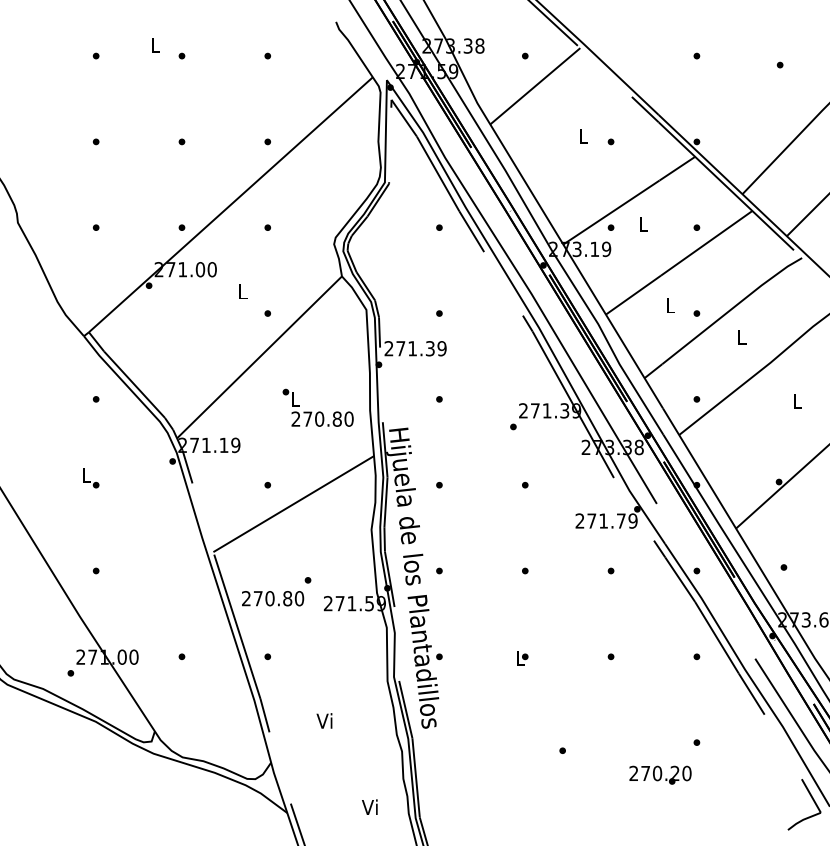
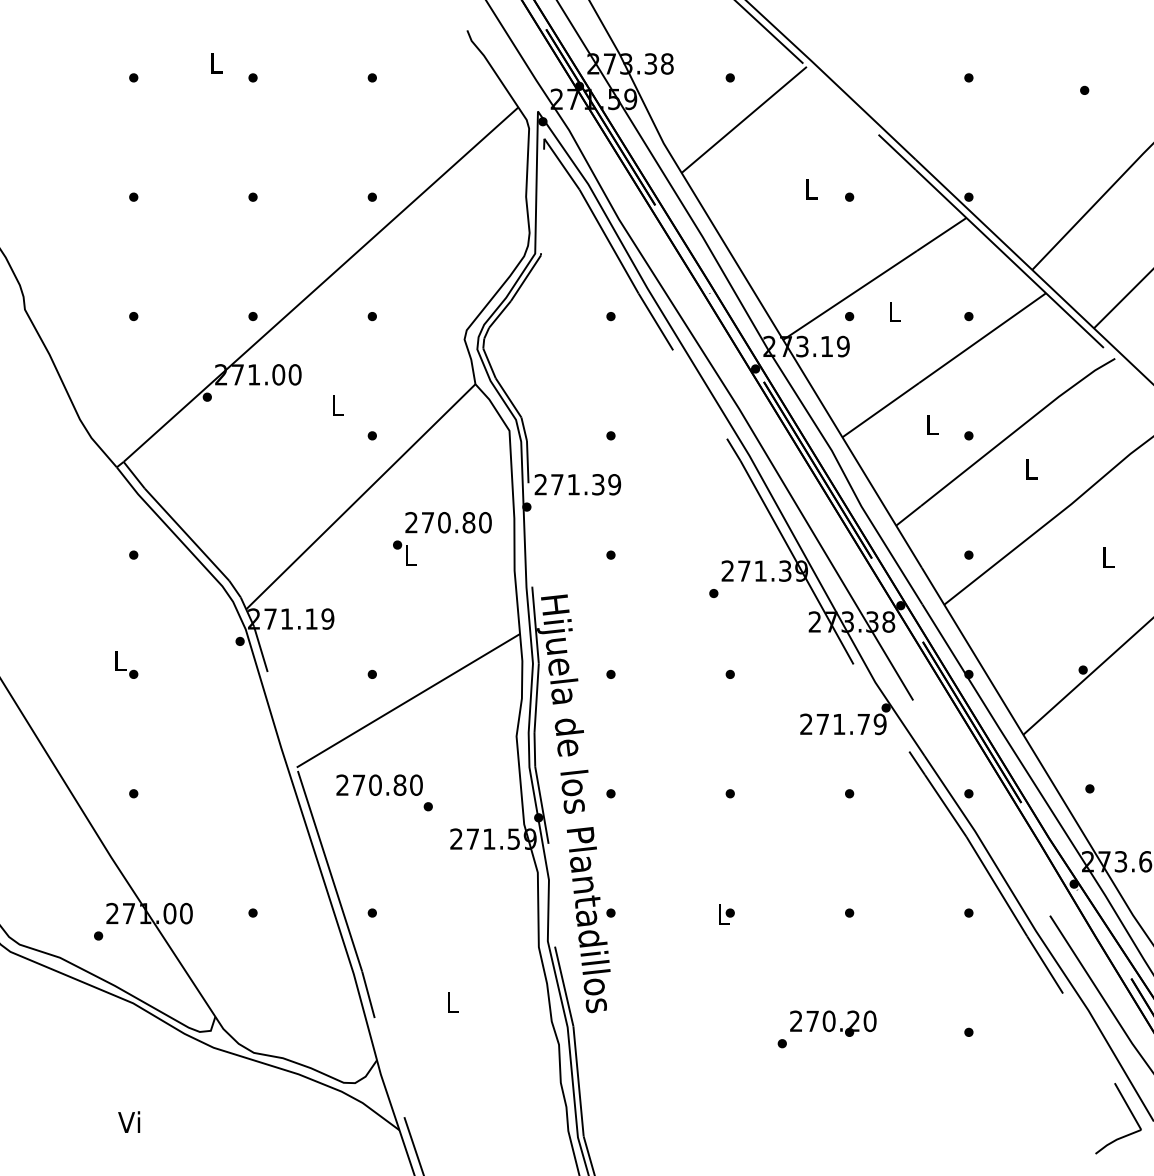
text: (322, 419) -> (448, 522), moved
text: (272, 598) -> (379, 784), moved
text: (324, 720) -> (451, 1001), Vi -> L
text: (660, 775) -> (833, 1023), moved
text: (370, 806) -> (129, 1121), moved

